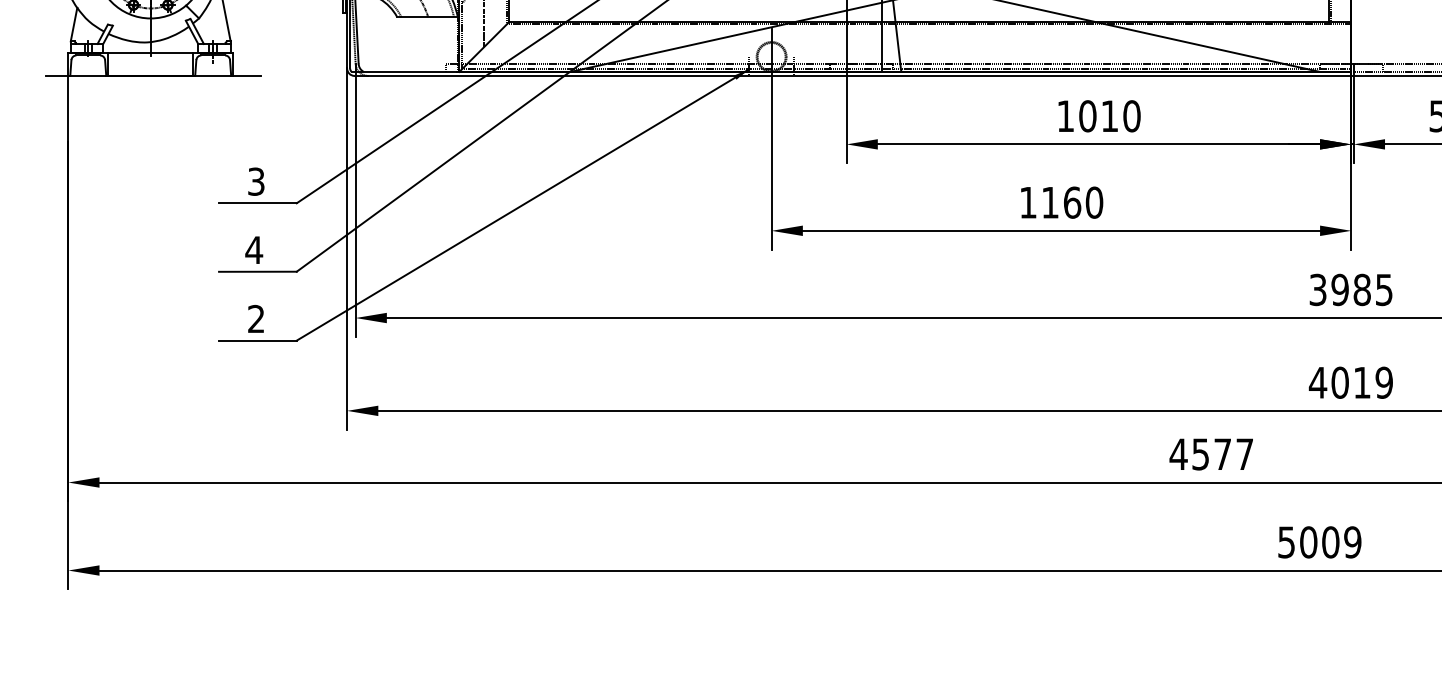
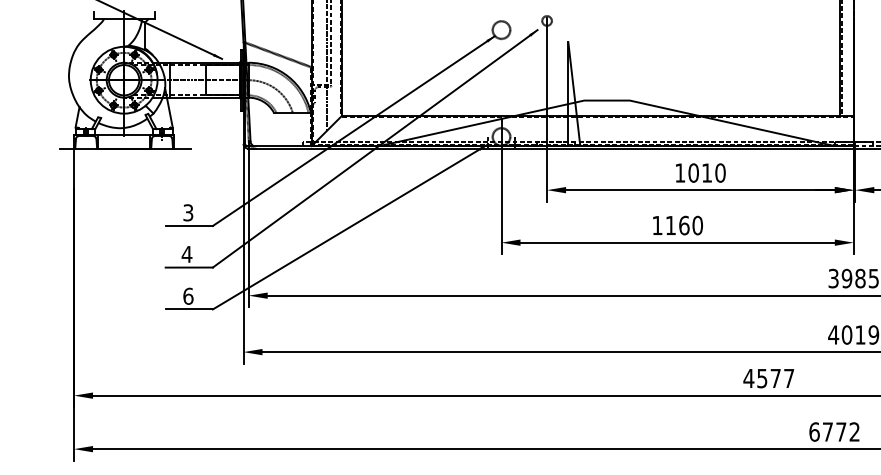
text: (256, 317) -> (188, 295), 2 -> 6
text: (1319, 541) -> (834, 431), 5009 -> 6772

